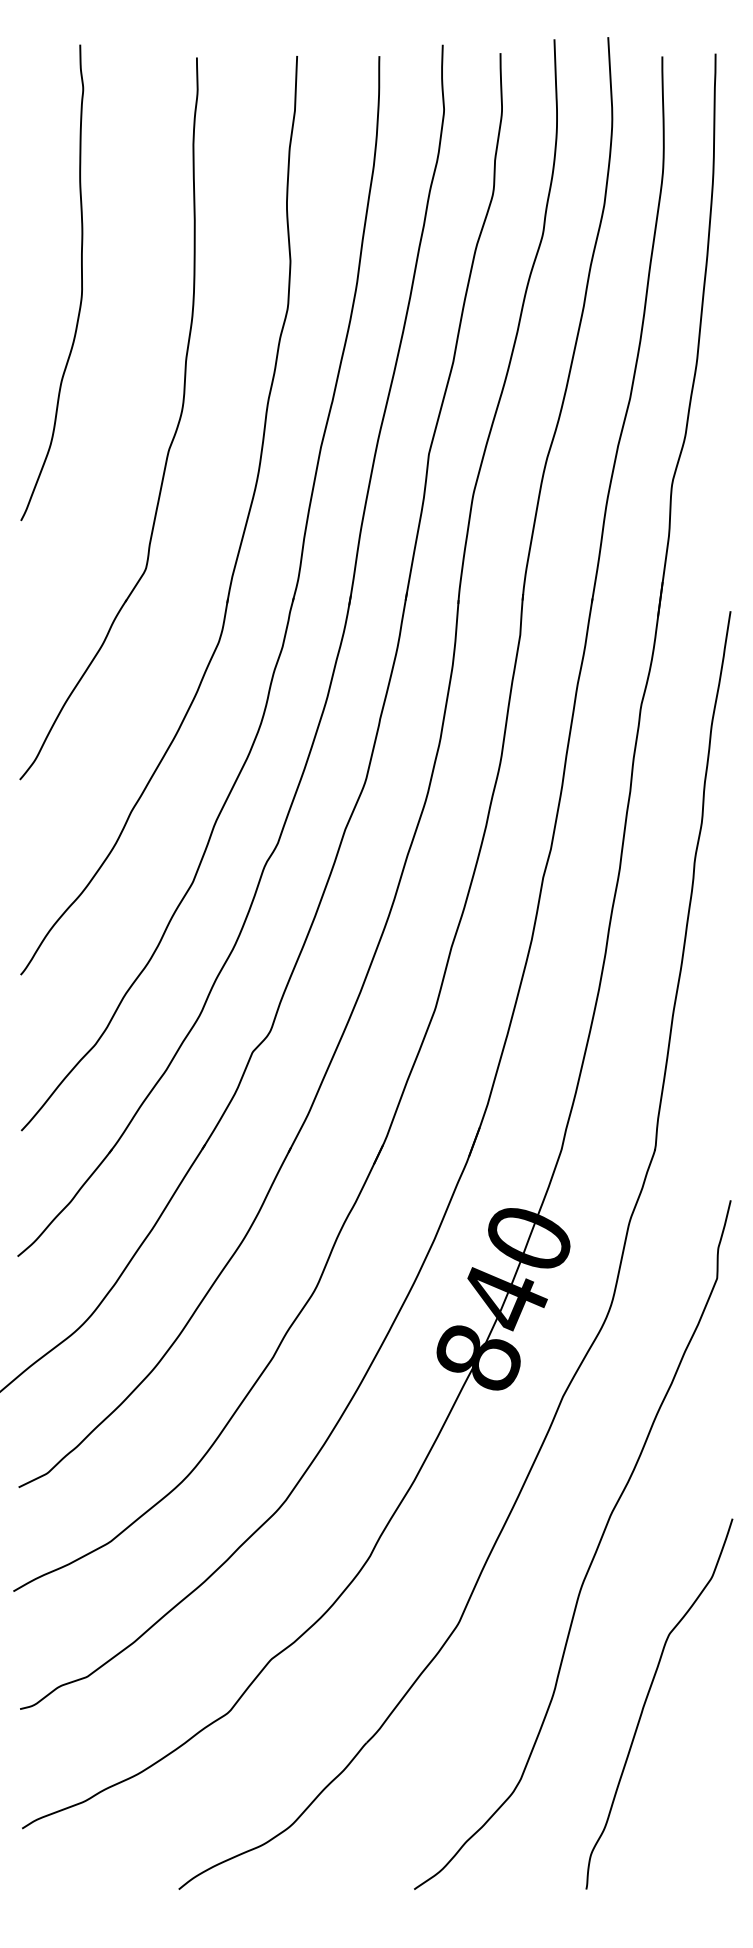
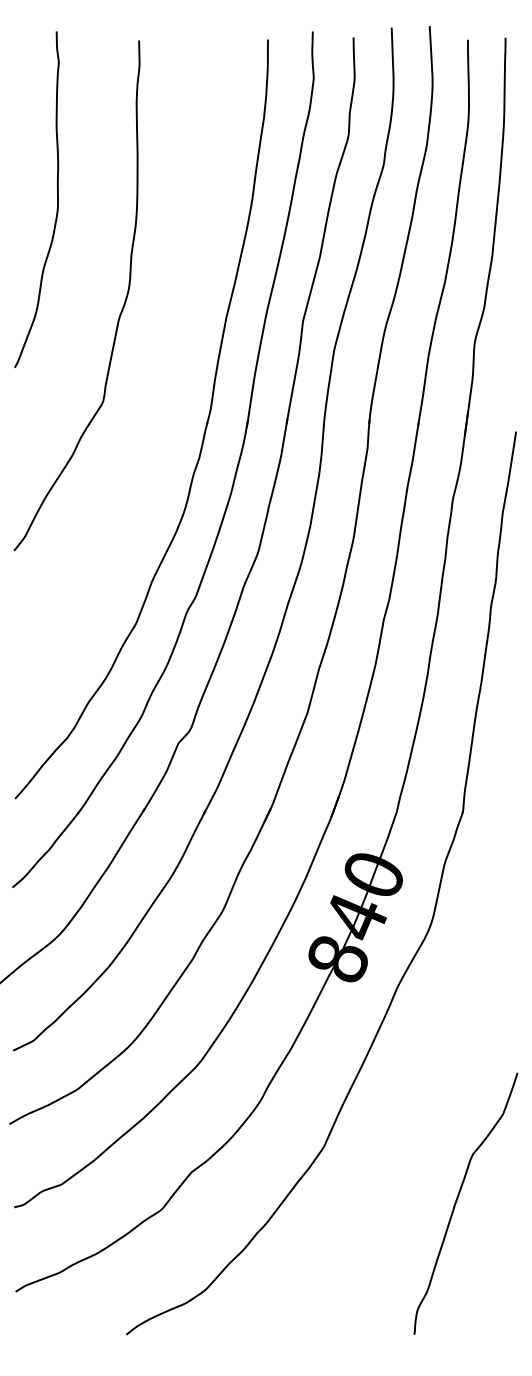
part: (241, 537) -> (170, 379), removed
curve: (594, 1552) -> (420, 1096), removed

